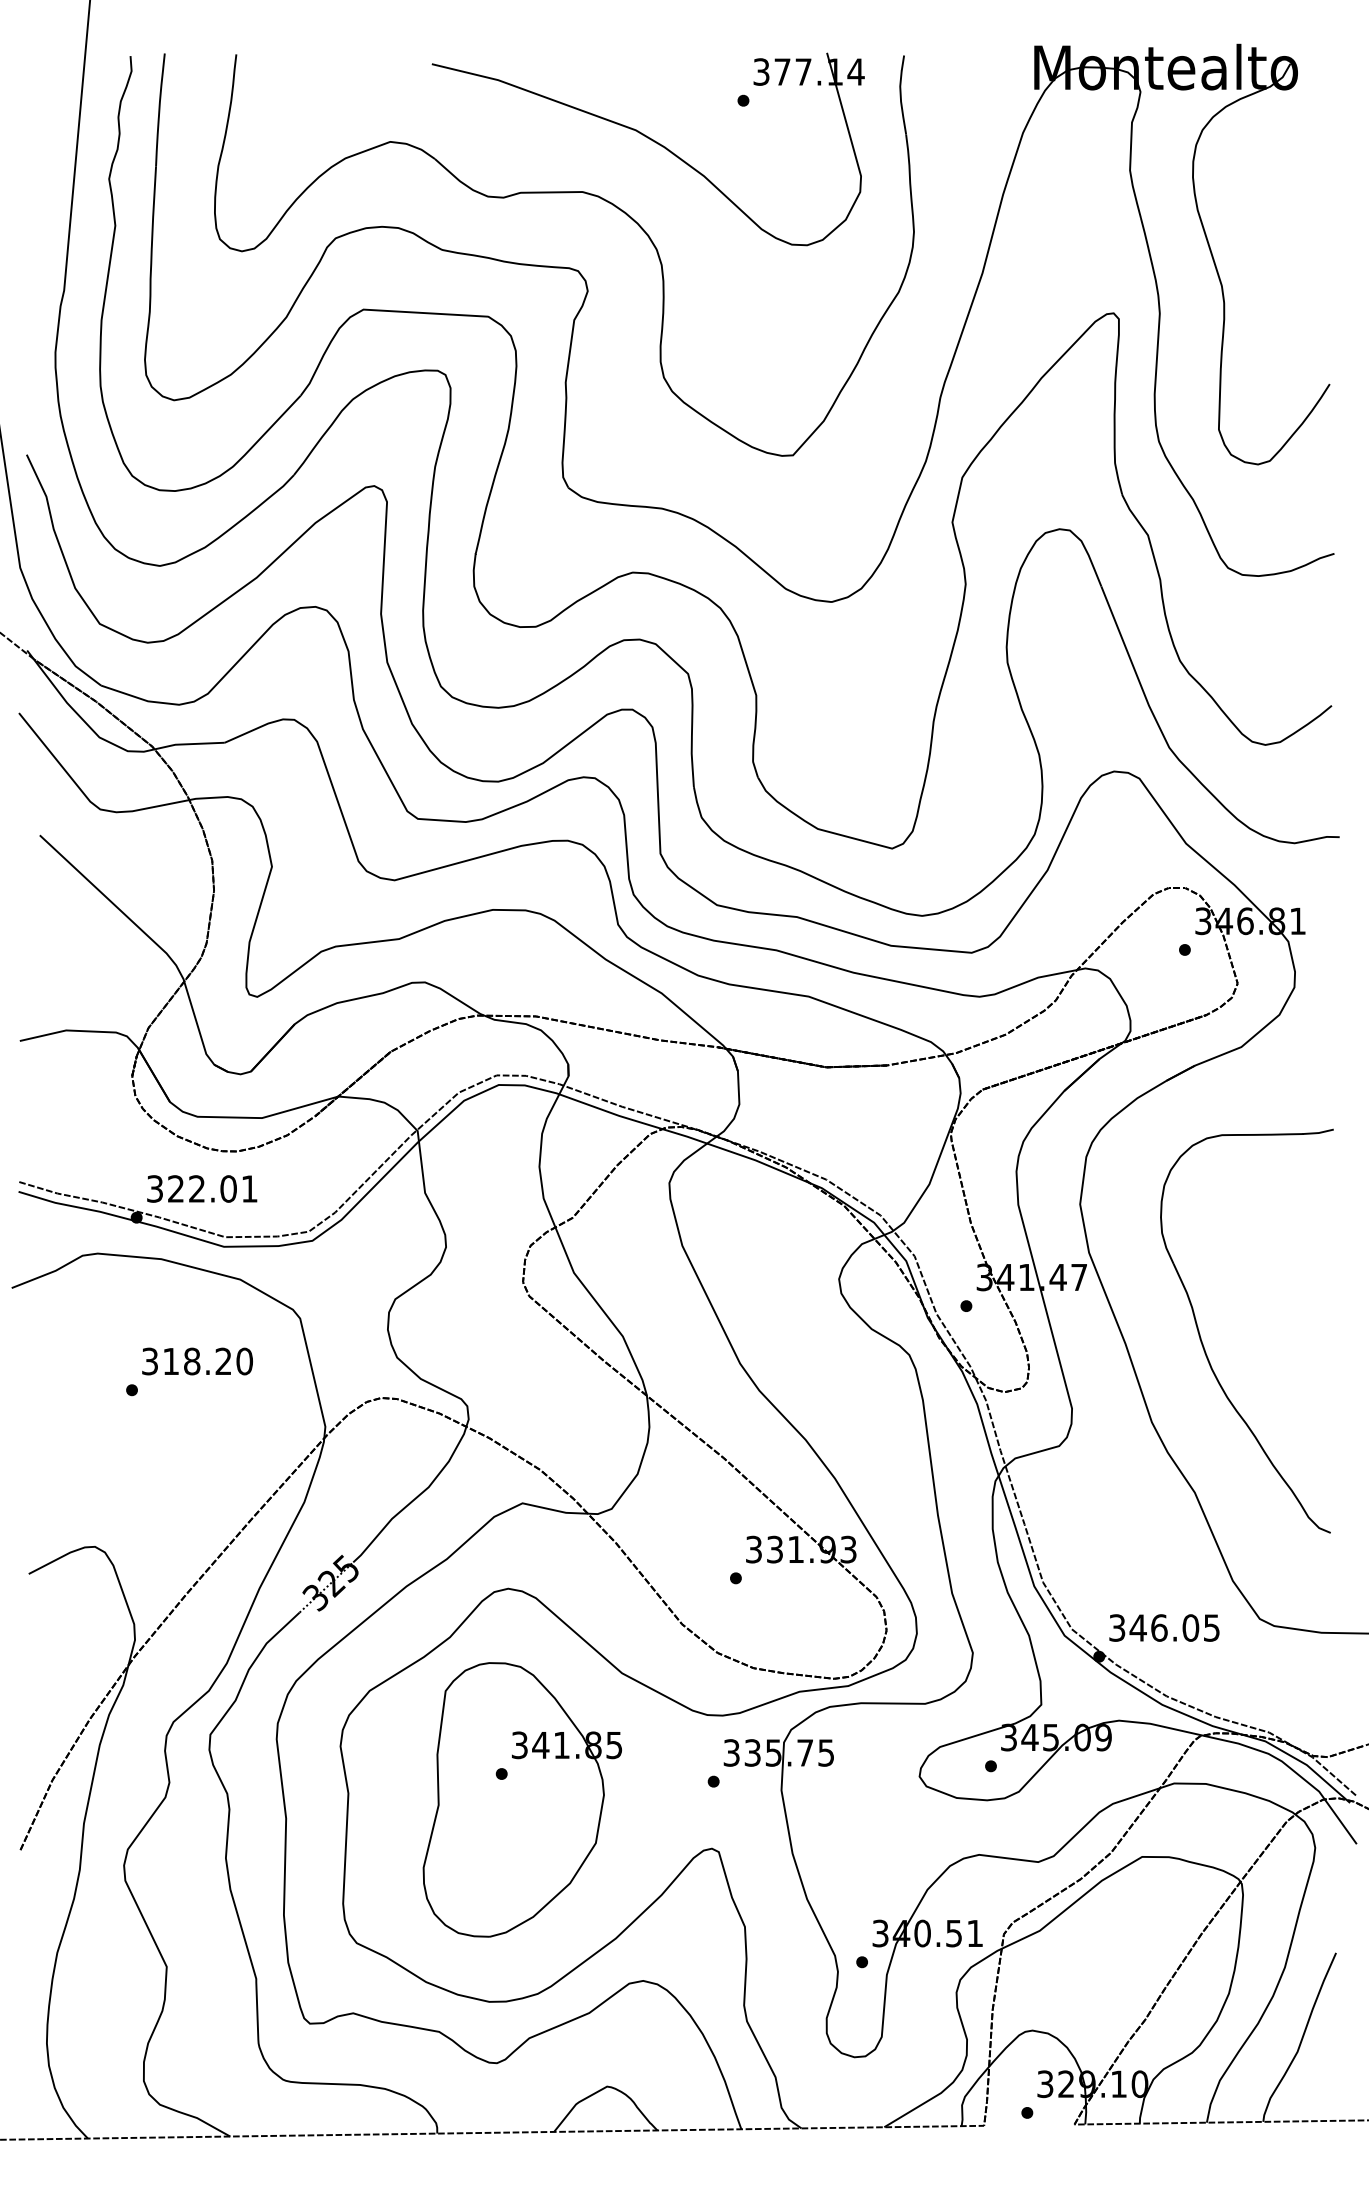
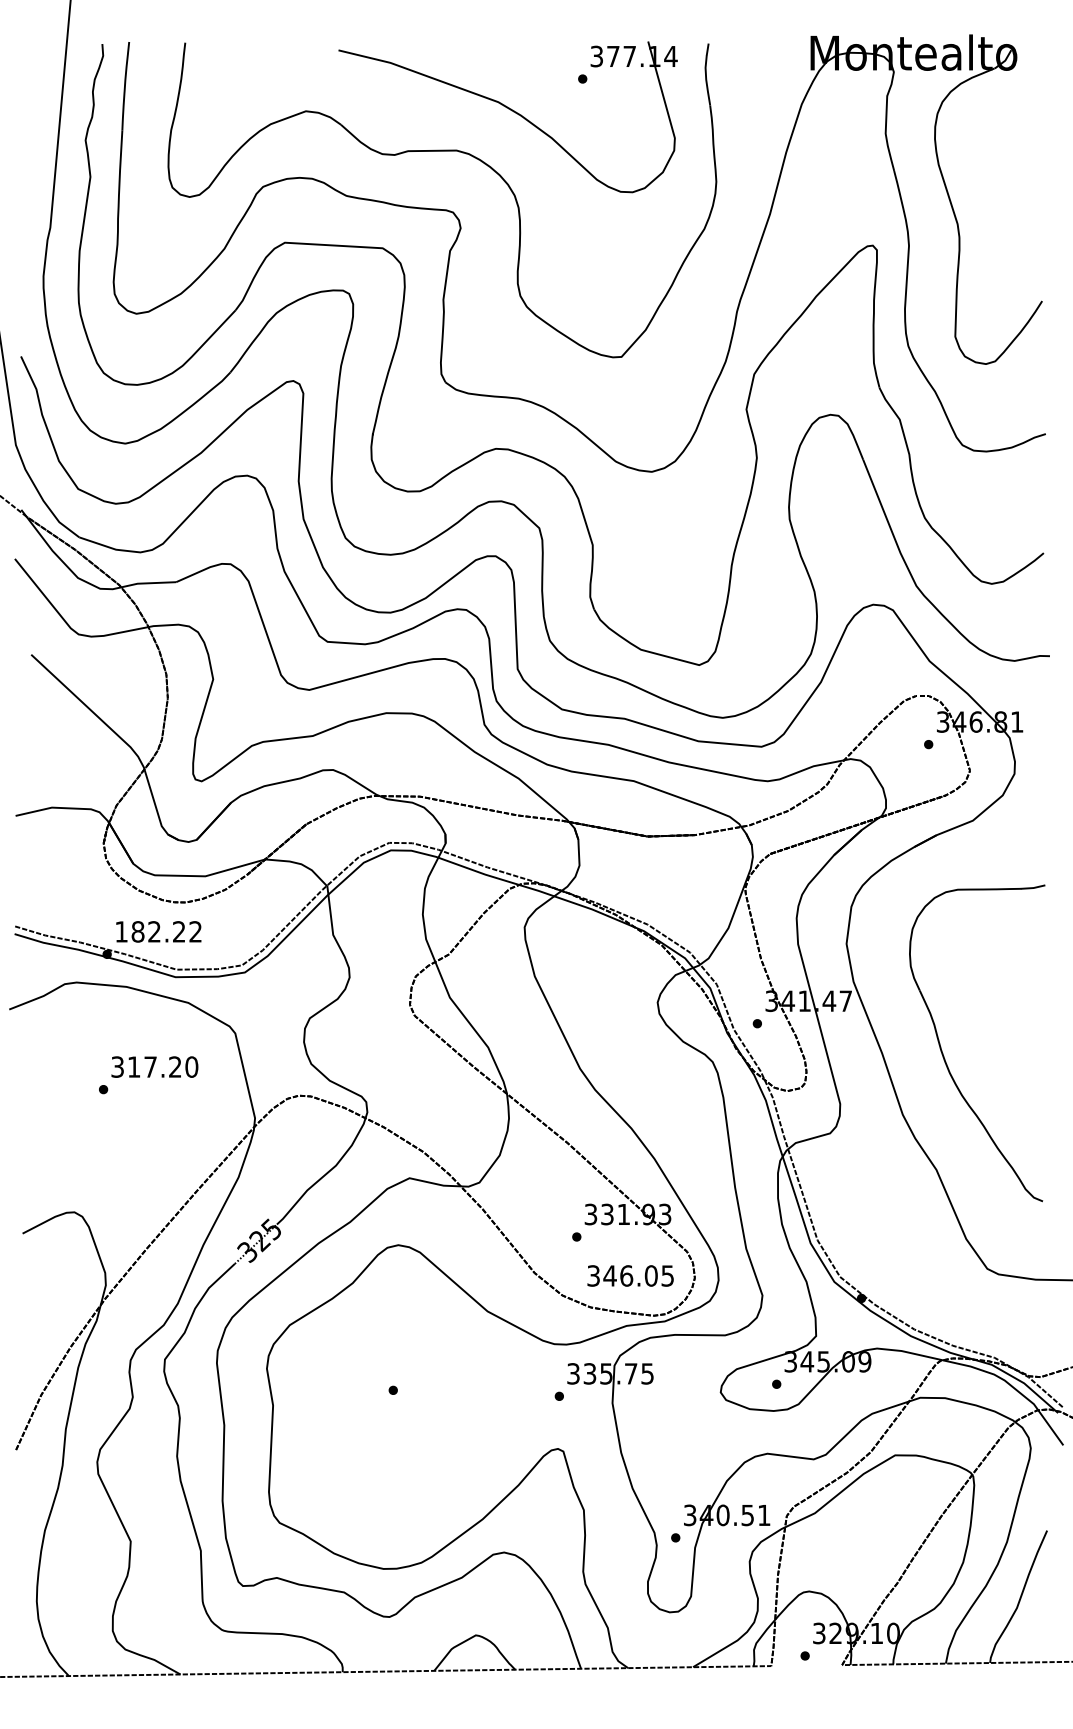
text: (202, 1188) -> (158, 931), 322.01 -> 182.22
text: (191, 1360) -> (150, 1066), 318.20 -> 317.20
text: (1164, 1627) -> (630, 1275), moved
part: (522, 1799) -> (409, 1410), removed

